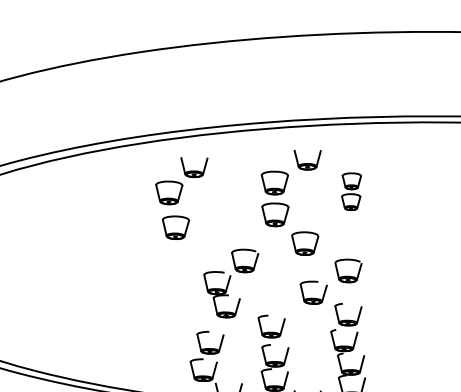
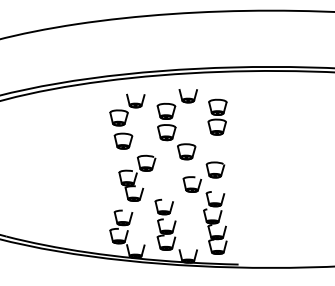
part: (351, 190) -> (217, 116), size x1.43
part: (181, 198) -> (127, 121), moved

